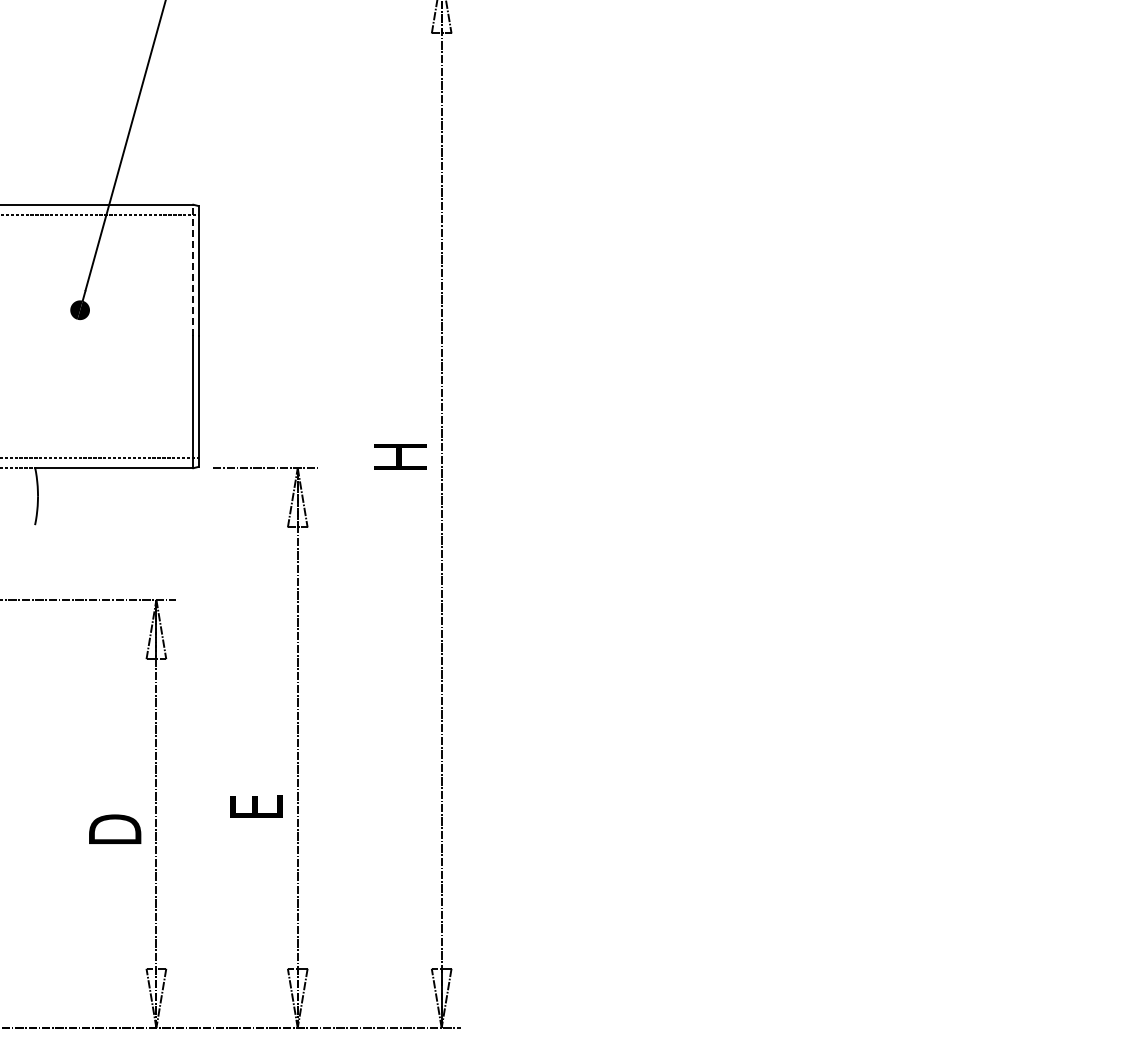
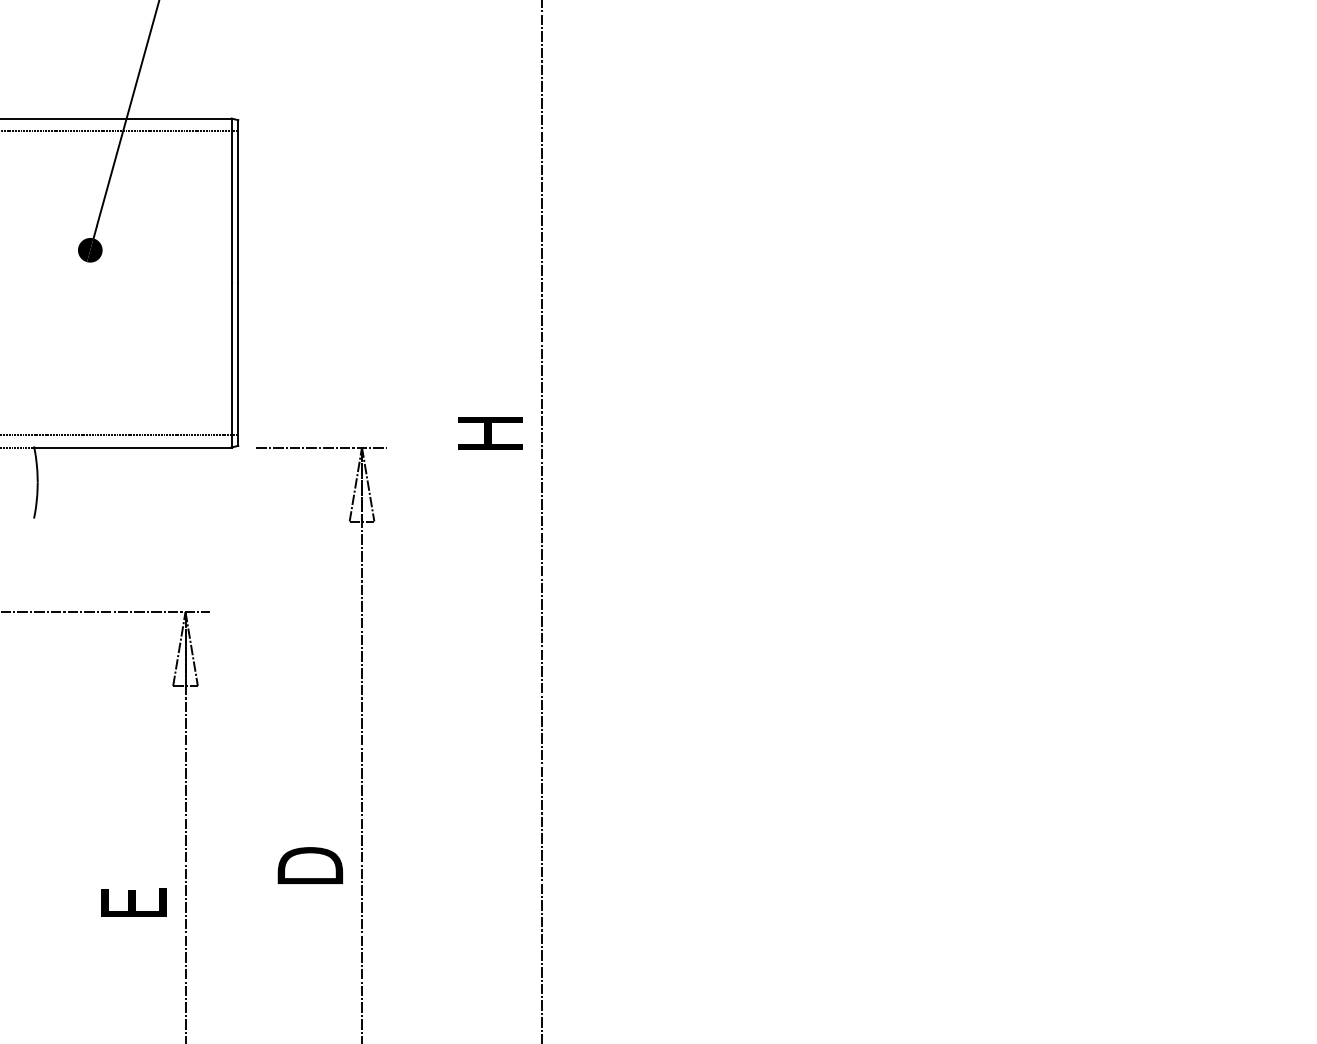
line: (193, 270) -> (231, 200), dashed -> solid
text: (256, 802) -> (310, 864), E -> D
text: (115, 828) -> (134, 897), D -> E

